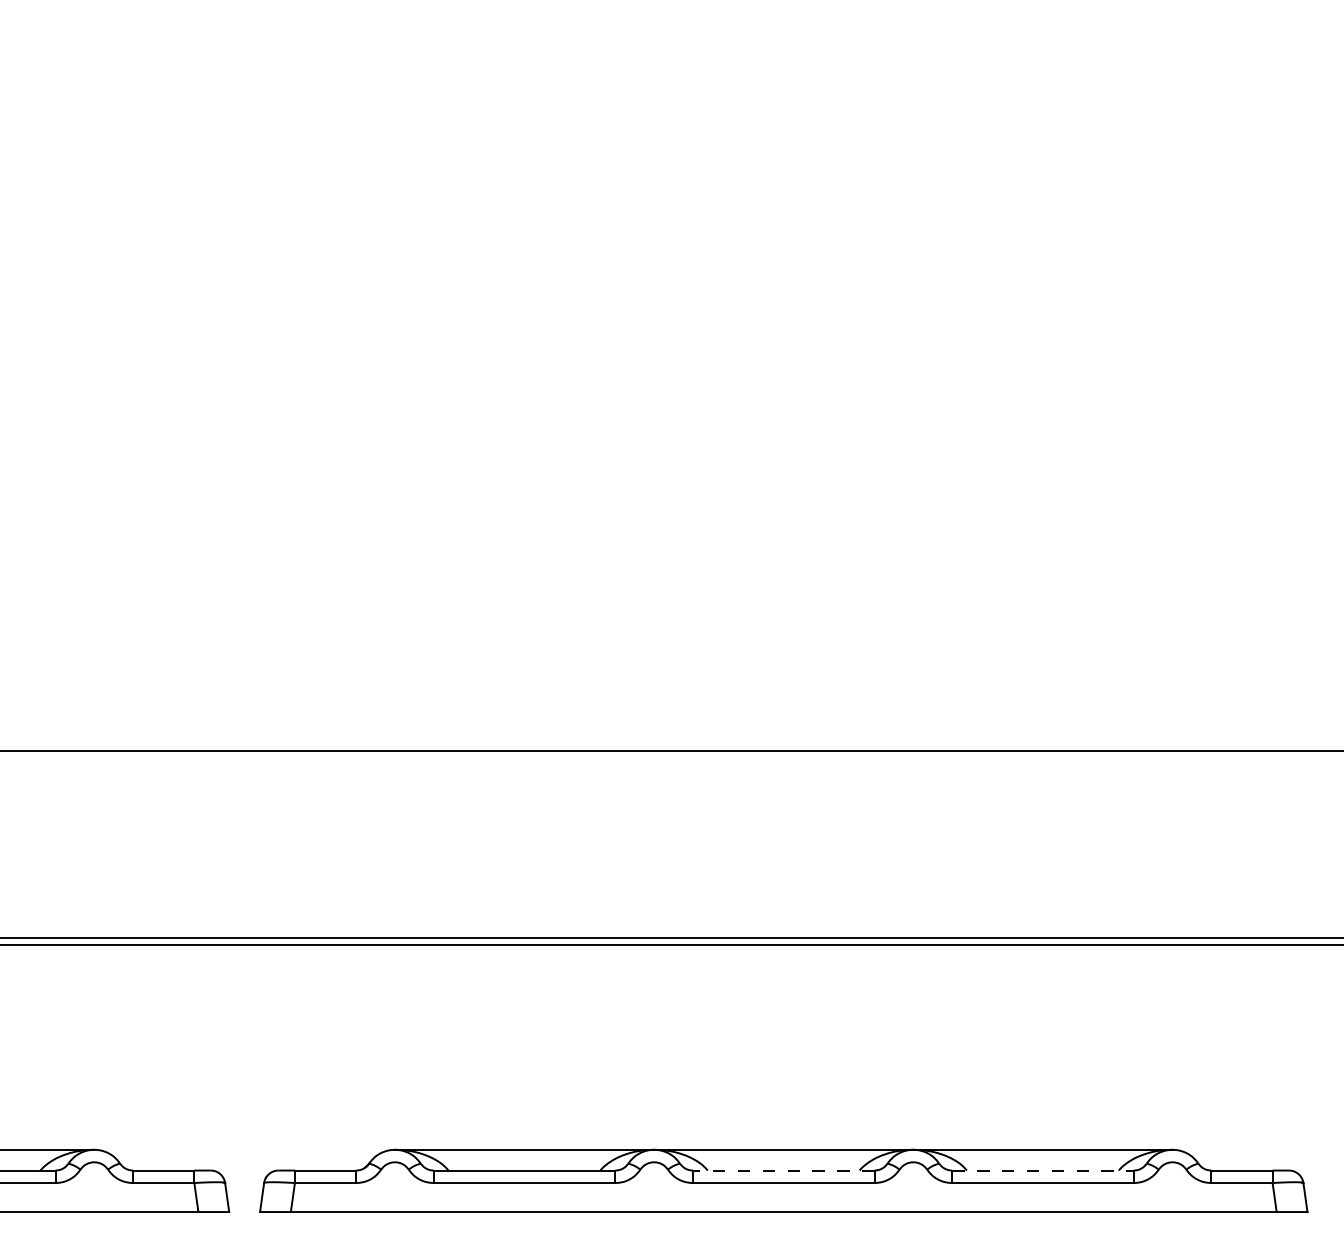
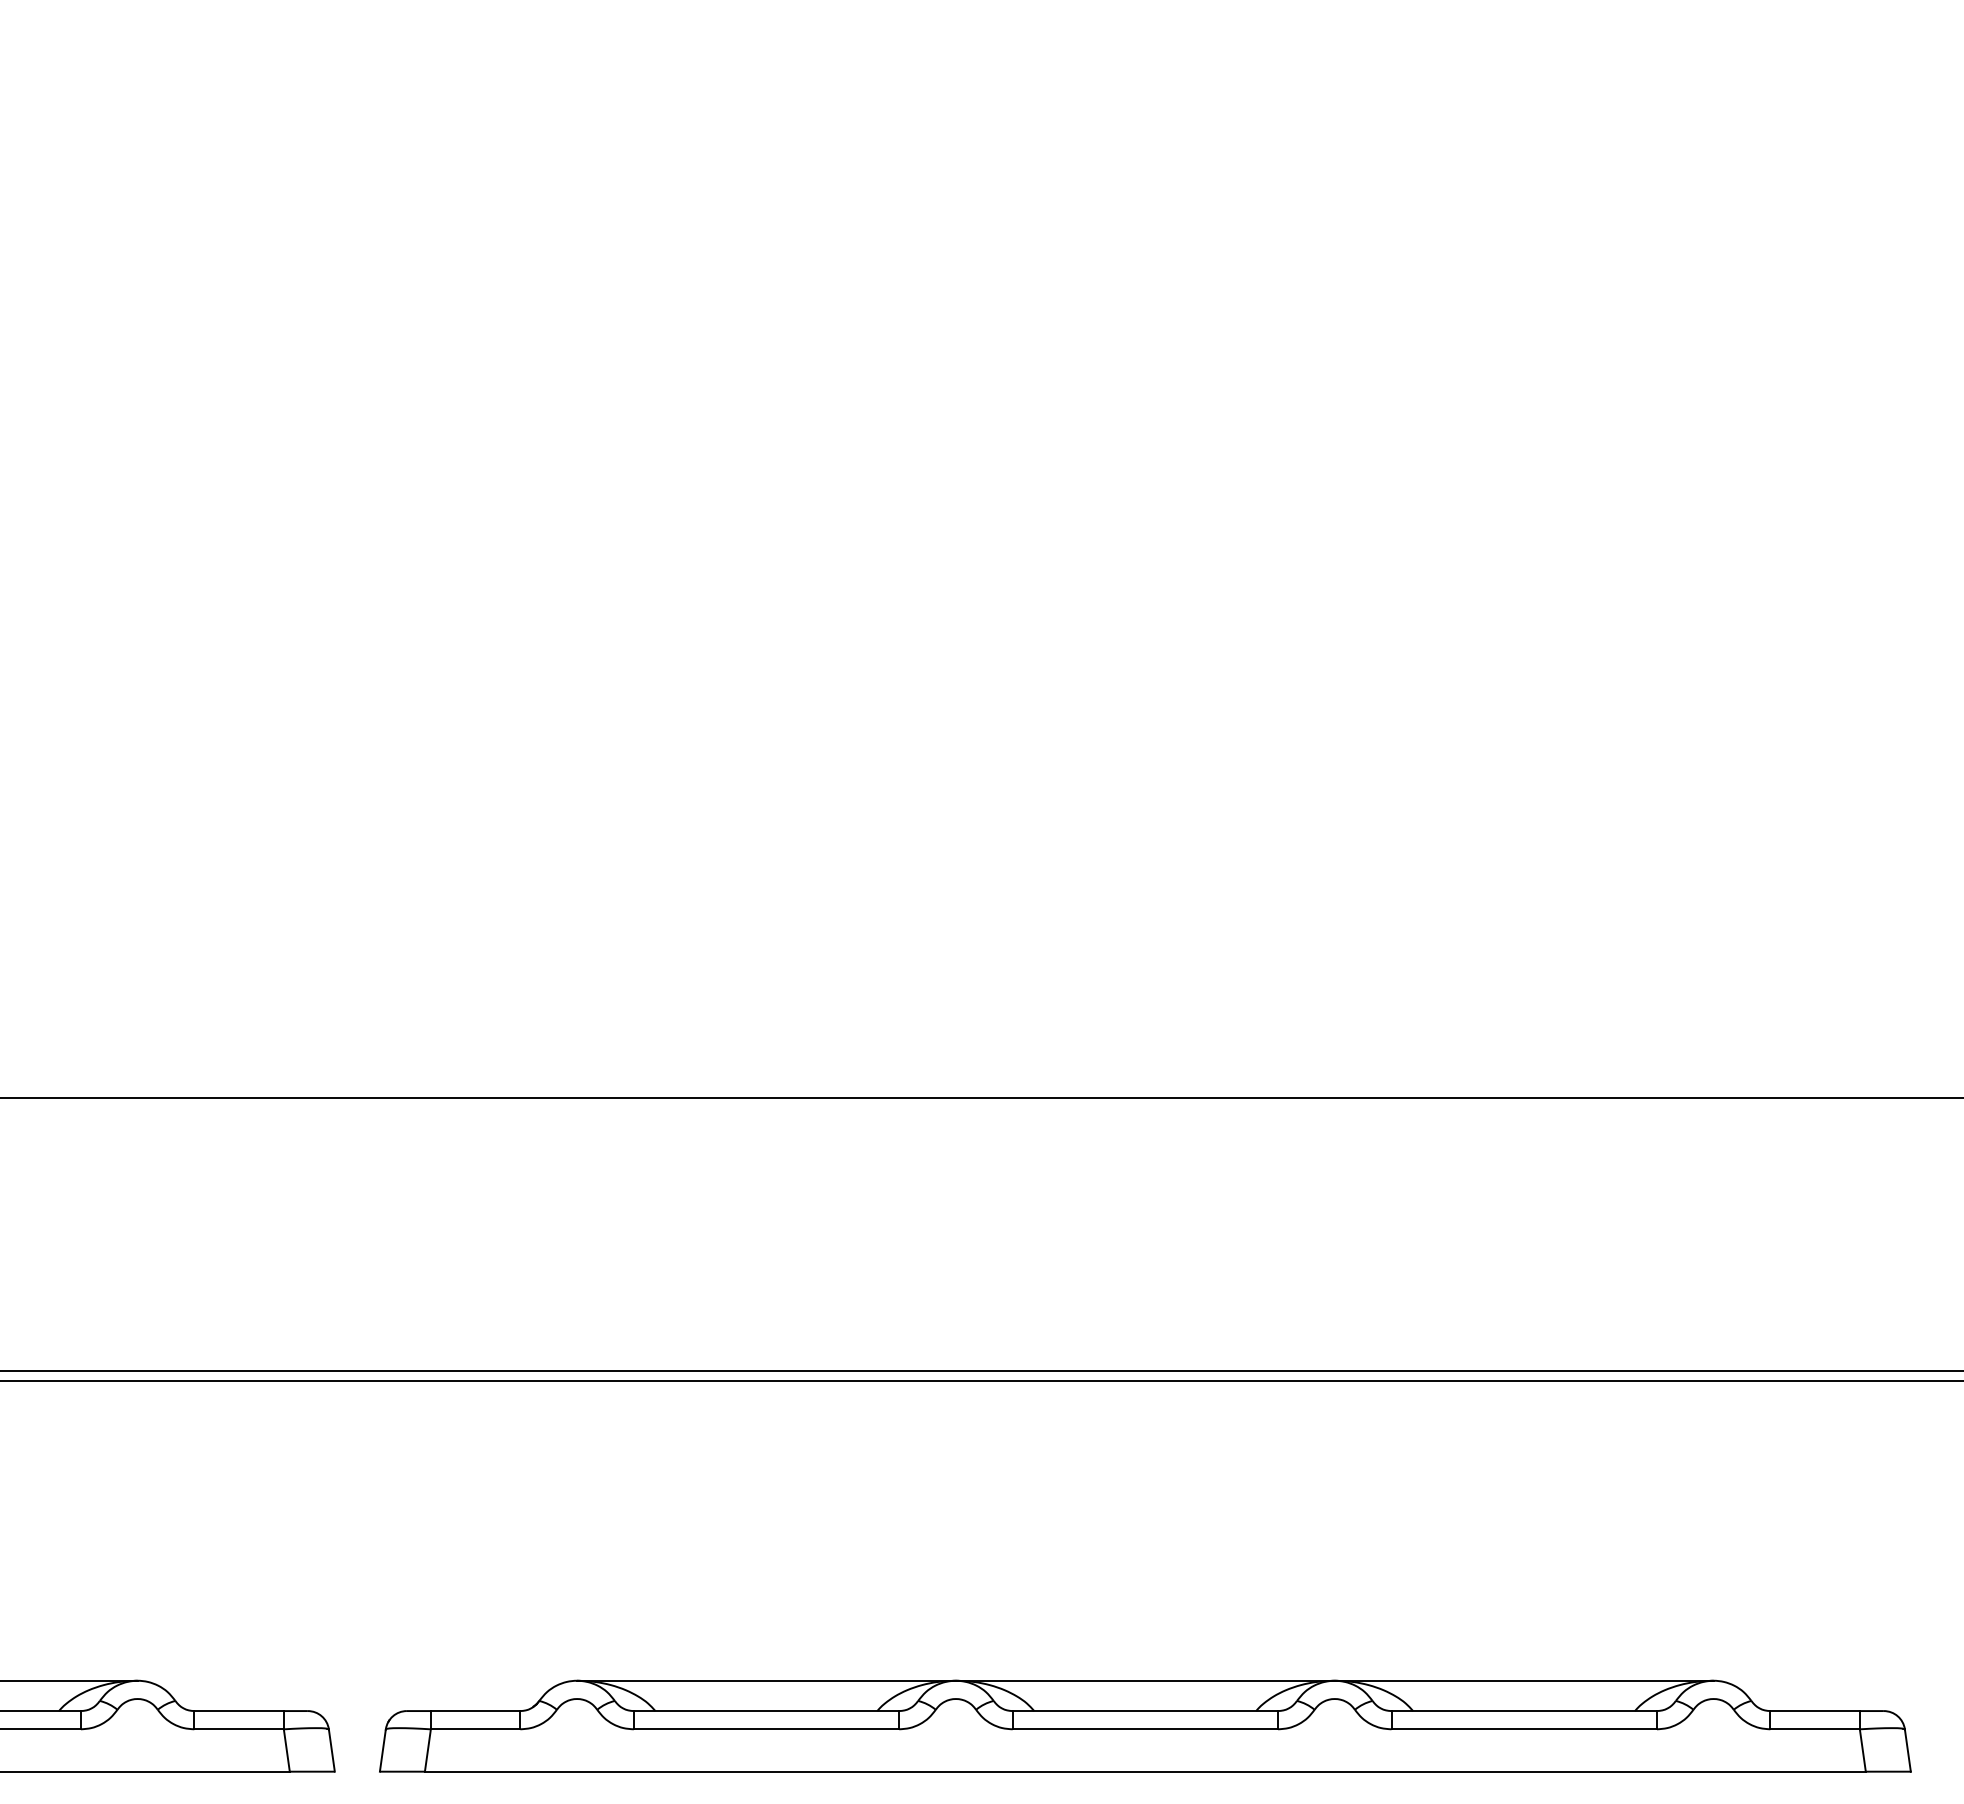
line: (783, 1170) -> (1144, 1710), dashed -> solid
line: (1042, 1170) -> (1523, 1710), dashed -> solid

